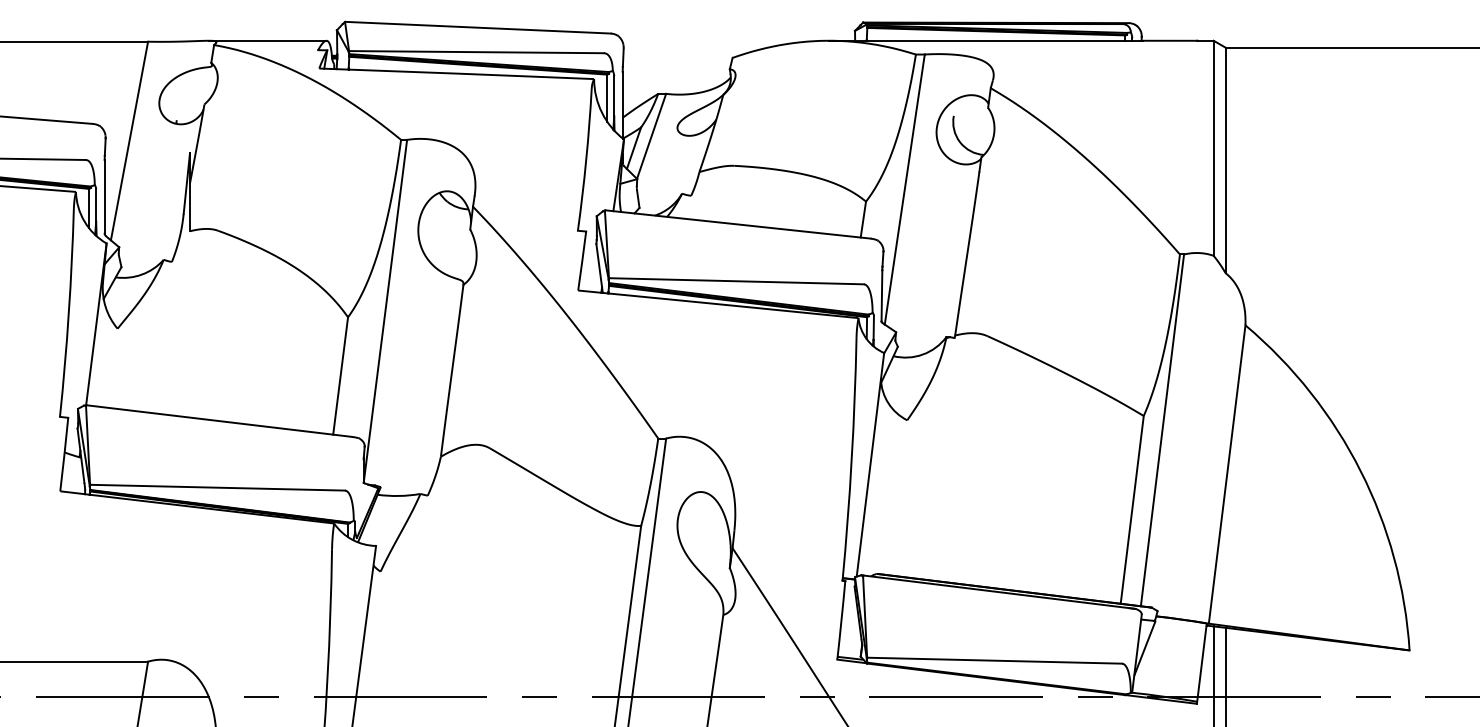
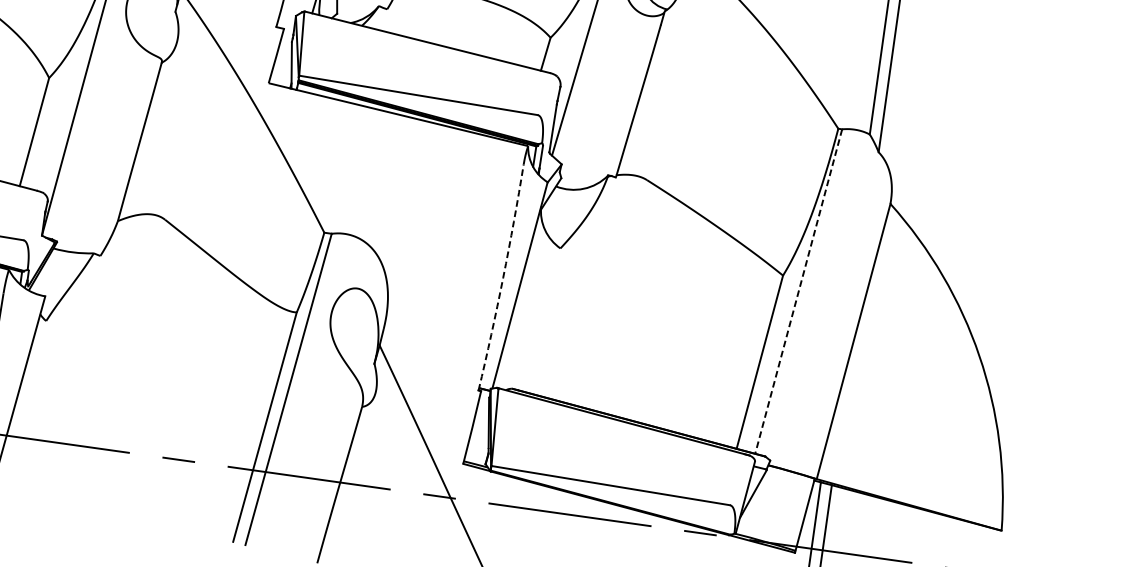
line: (1162, 430) -> (798, 291), solid -> dashed
arc: (851, 459) -> (502, 277), solid -> dashed

